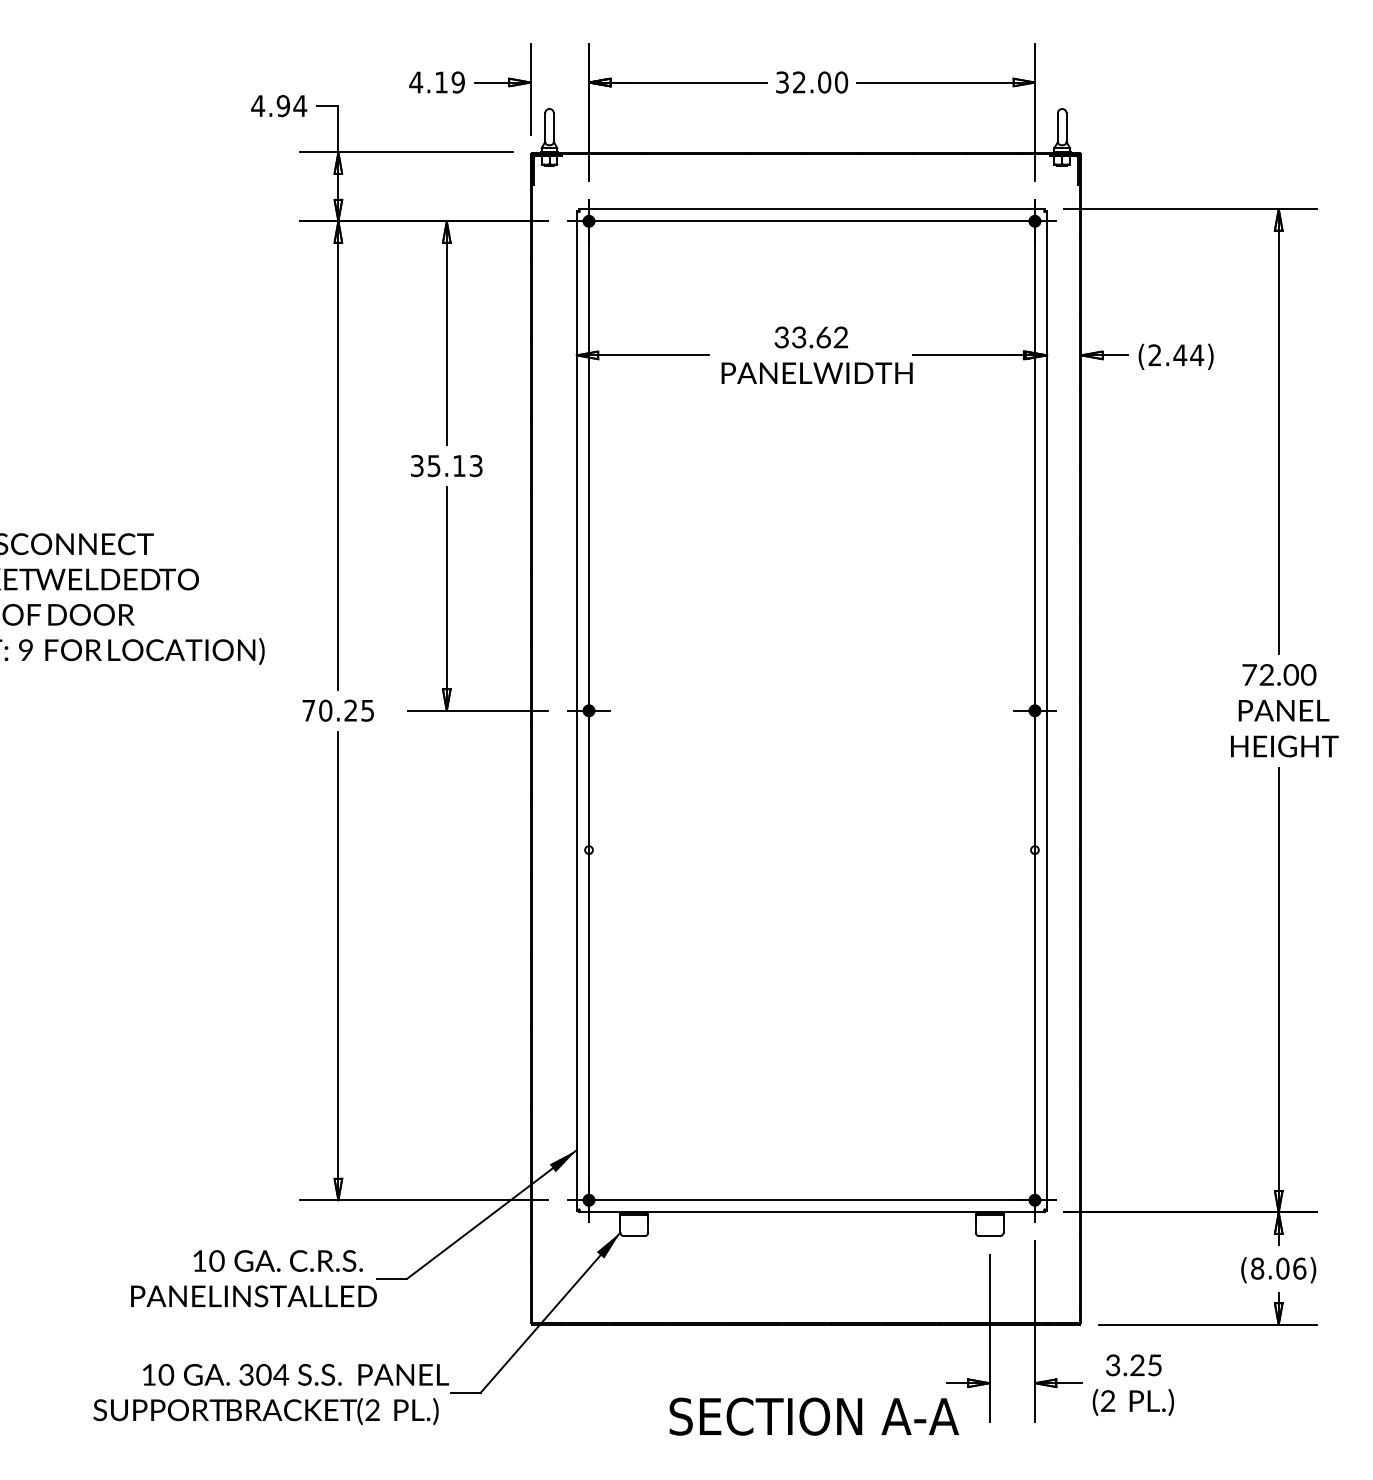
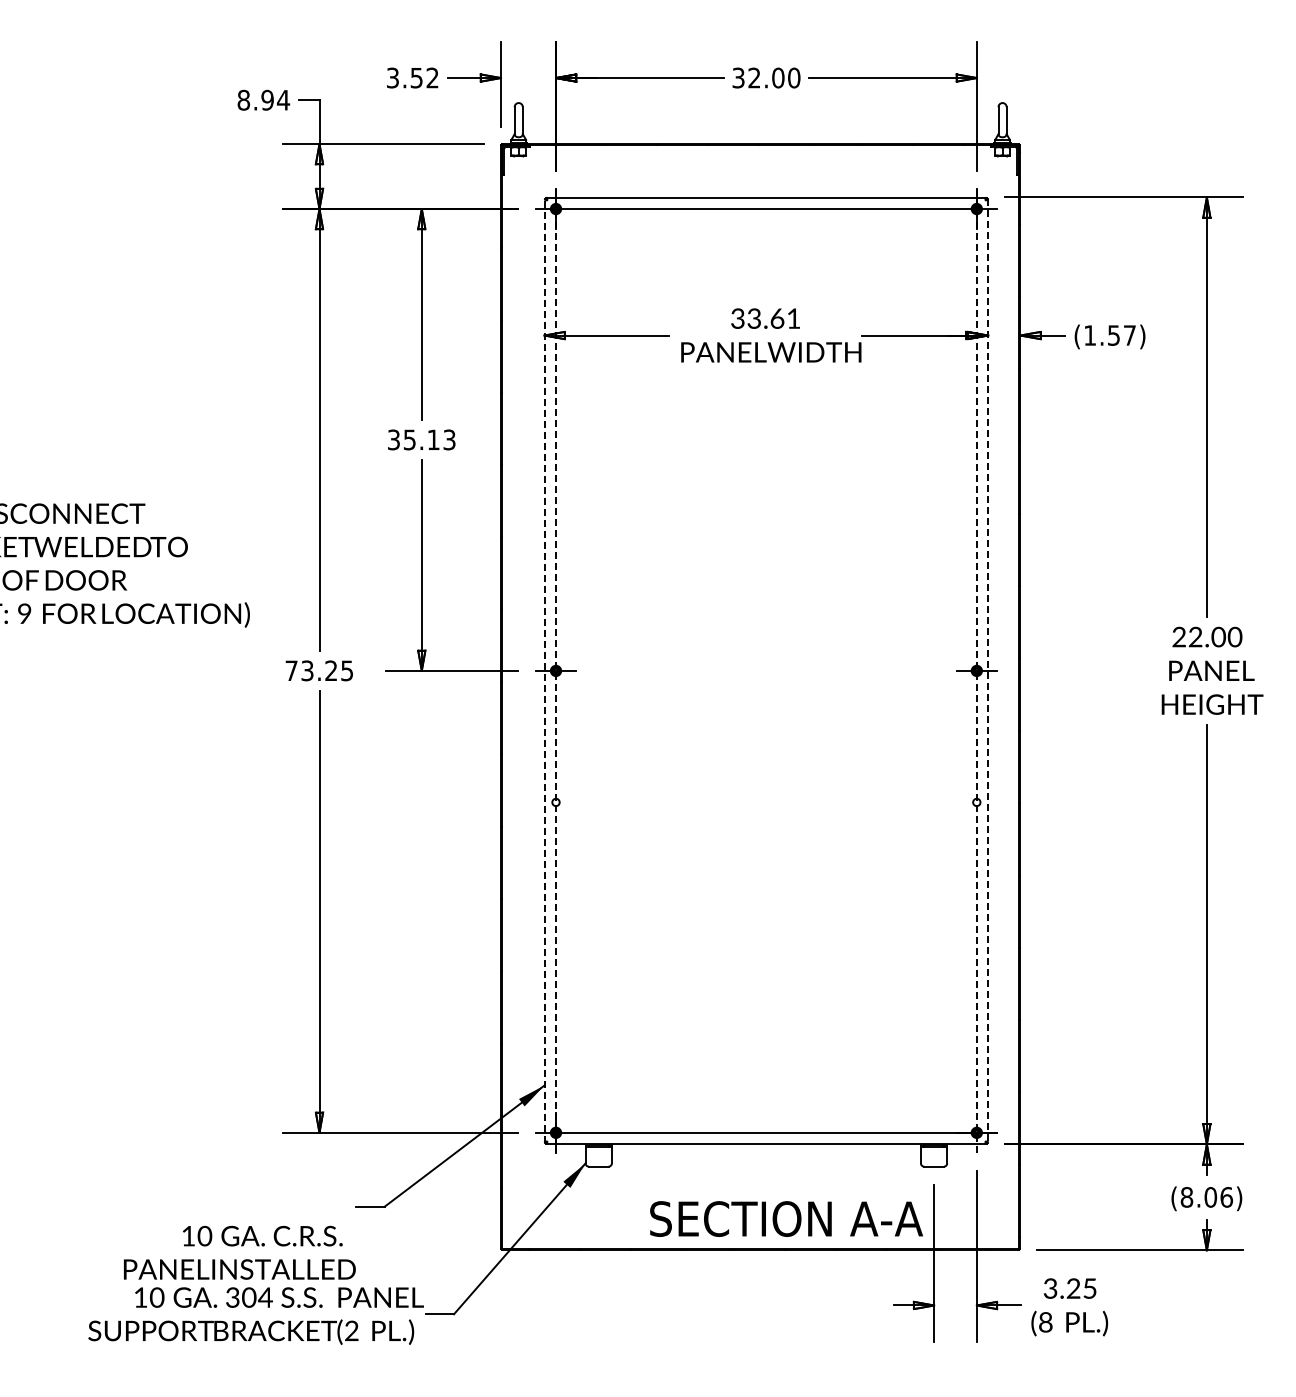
text: (436, 81) -> (412, 77), 4.19 -> 3.52
text: (257, 105) -> (243, 99), 4.94 -> 8.94
text: (840, 337) -> (793, 318), 33.62 -> 33.61
text: (1176, 355) -> (1110, 335), (2.44) -> (1.57)
text: (1249, 674) -> (1179, 636), 72.00 -> 22.00
text: (325, 710) -> (307, 670), 70.25 -> 73.25
line: (576, 710) -> (544, 670), solid -> dashed
line: (1034, 710) -> (976, 670), solid -> dashed
line: (1047, 710) -> (988, 670), solid -> dashed
line: (589, 711) -> (556, 671), solid -> dashed
text: (253, 1278) -> (239, 1252), moved
text: (1107, 1402) -> (1045, 1323), (2 -> (8
text: (814, 1416) -> (786, 1218), moved

